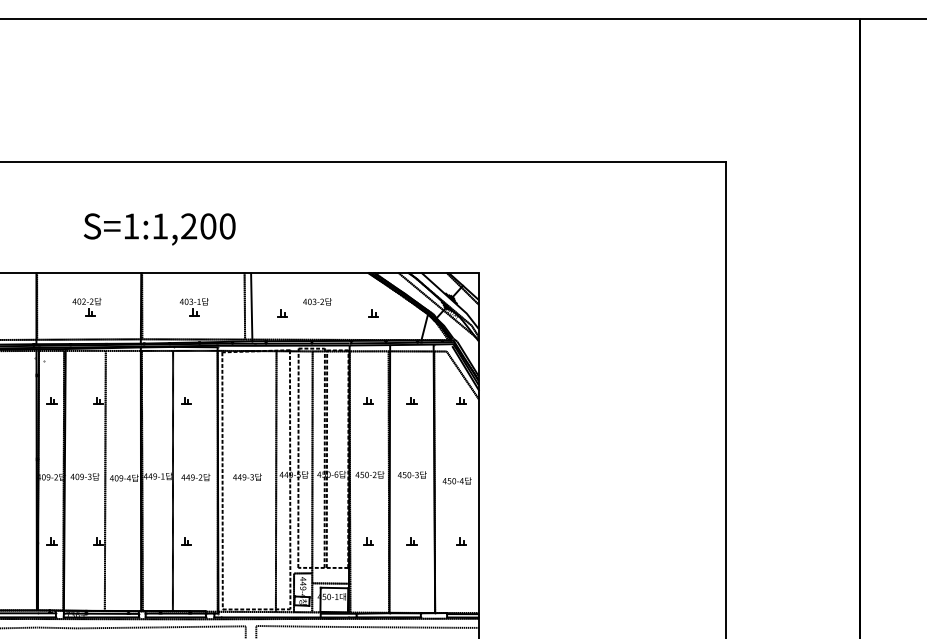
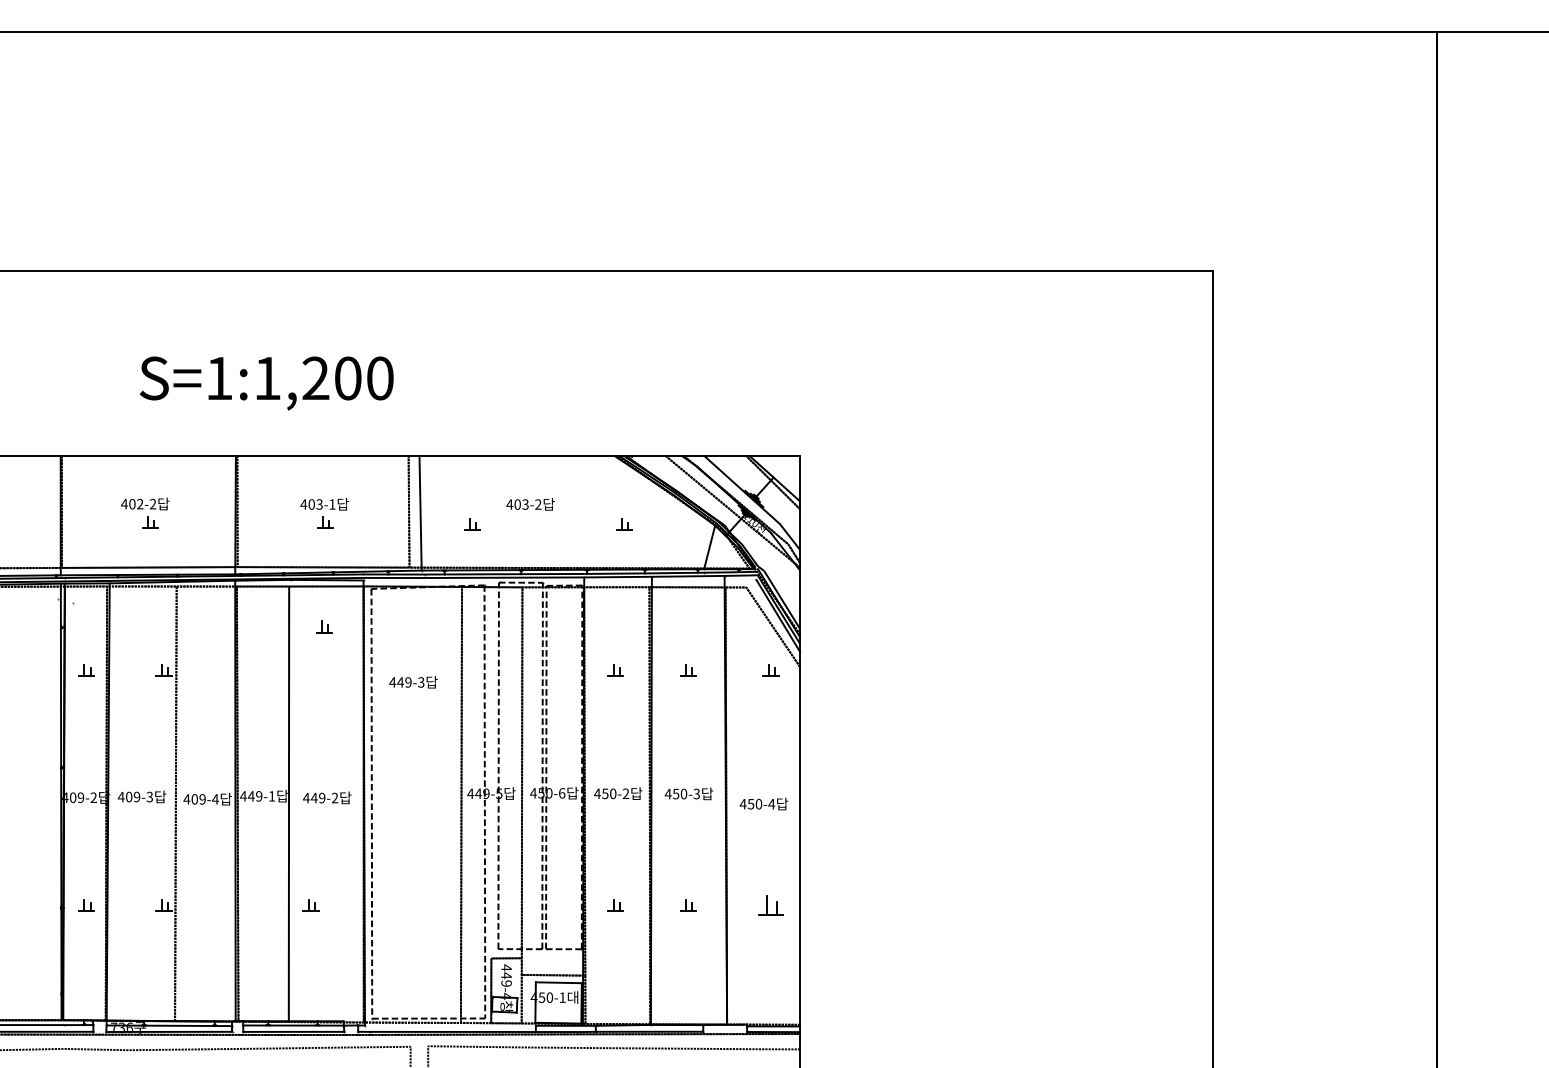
part: (186, 400) -> (324, 625), moved
text: (247, 476) -> (413, 681), moved
part: (461, 541) -> (771, 905), size x1.6

